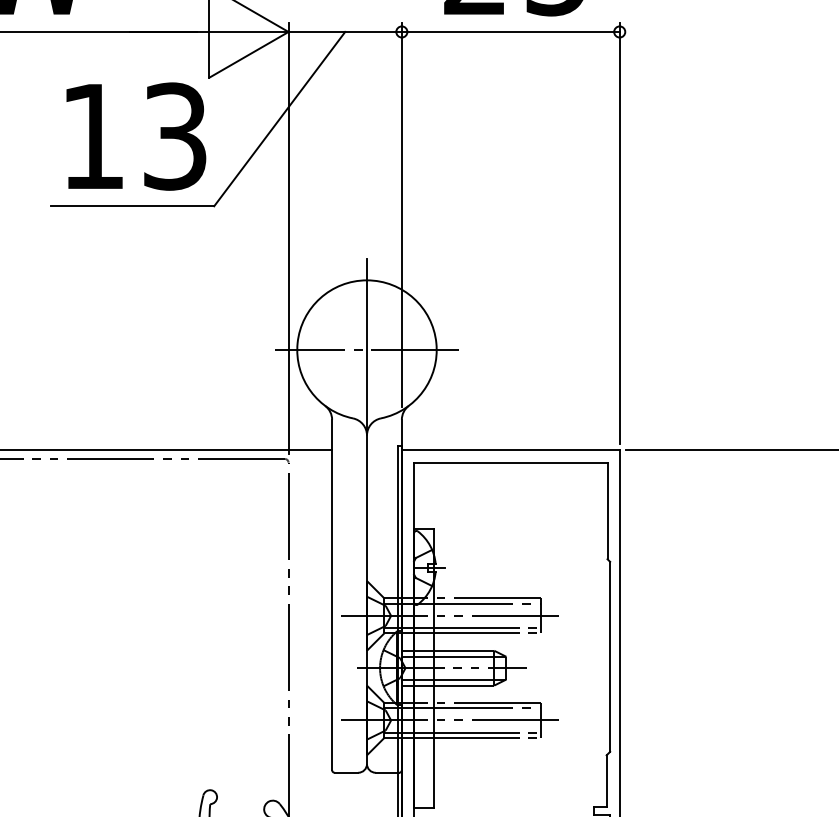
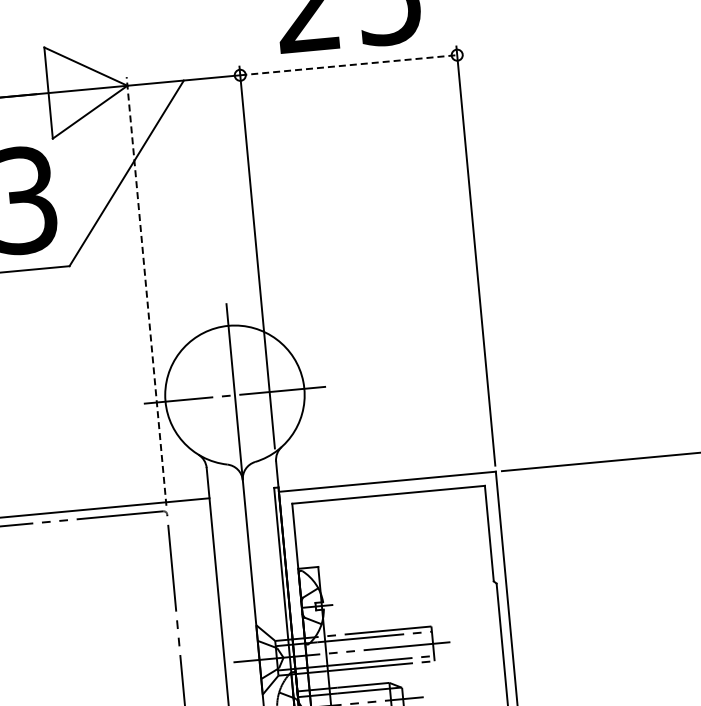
line: (510, 31) -> (348, 64), solid -> dashed
line: (288, 238) -> (146, 291), solid -> dashed

